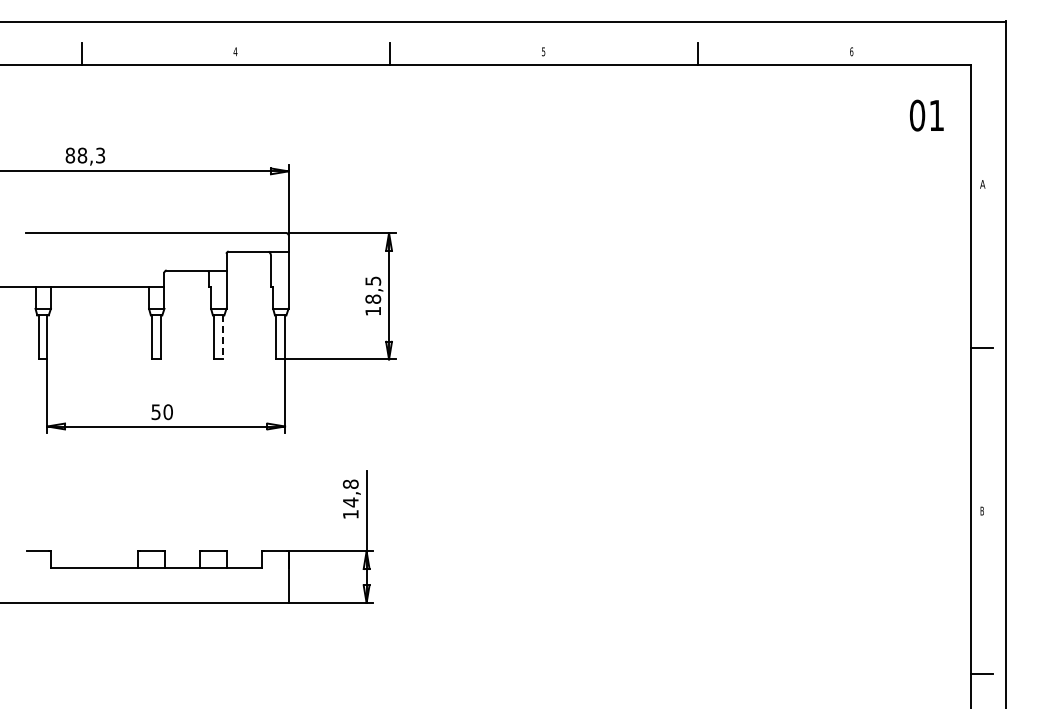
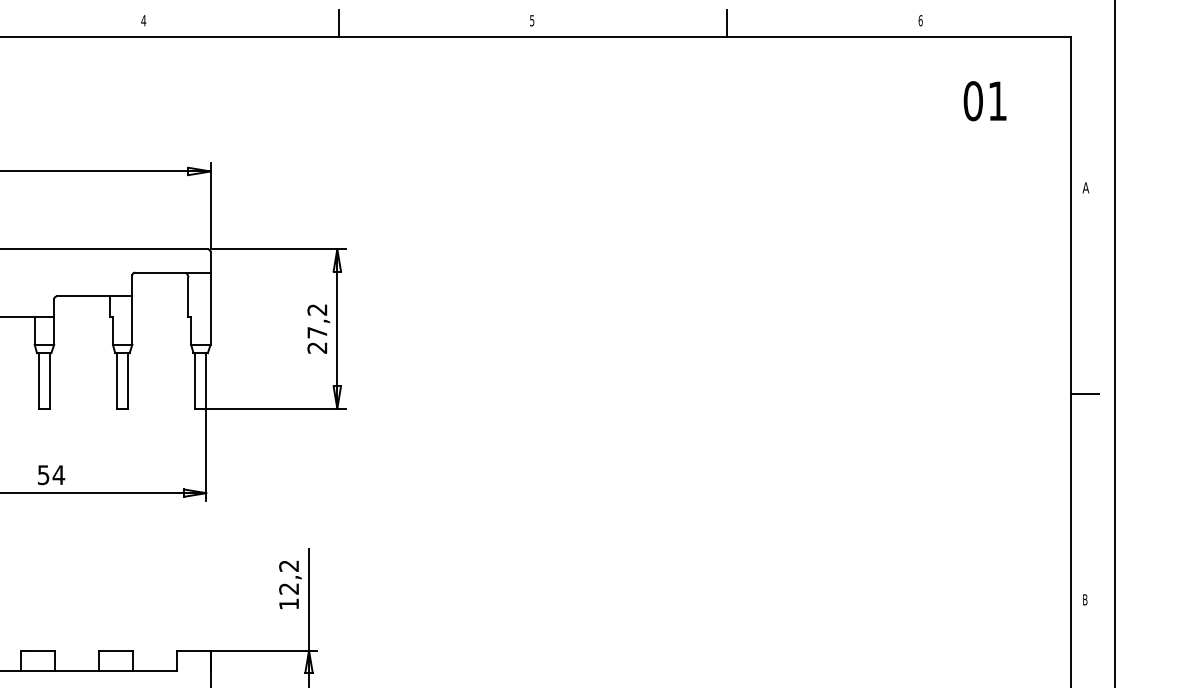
text: (926, 115) -> (984, 101), moved
text: (373, 295) -> (317, 327), 18,5 -> 27,2
line: (223, 337) -> (128, 380), dashed -> solid
text: (168, 412) -> (59, 475), 50 -> 54
text: (350, 493) -> (288, 577), 14,8 -> 12,2

